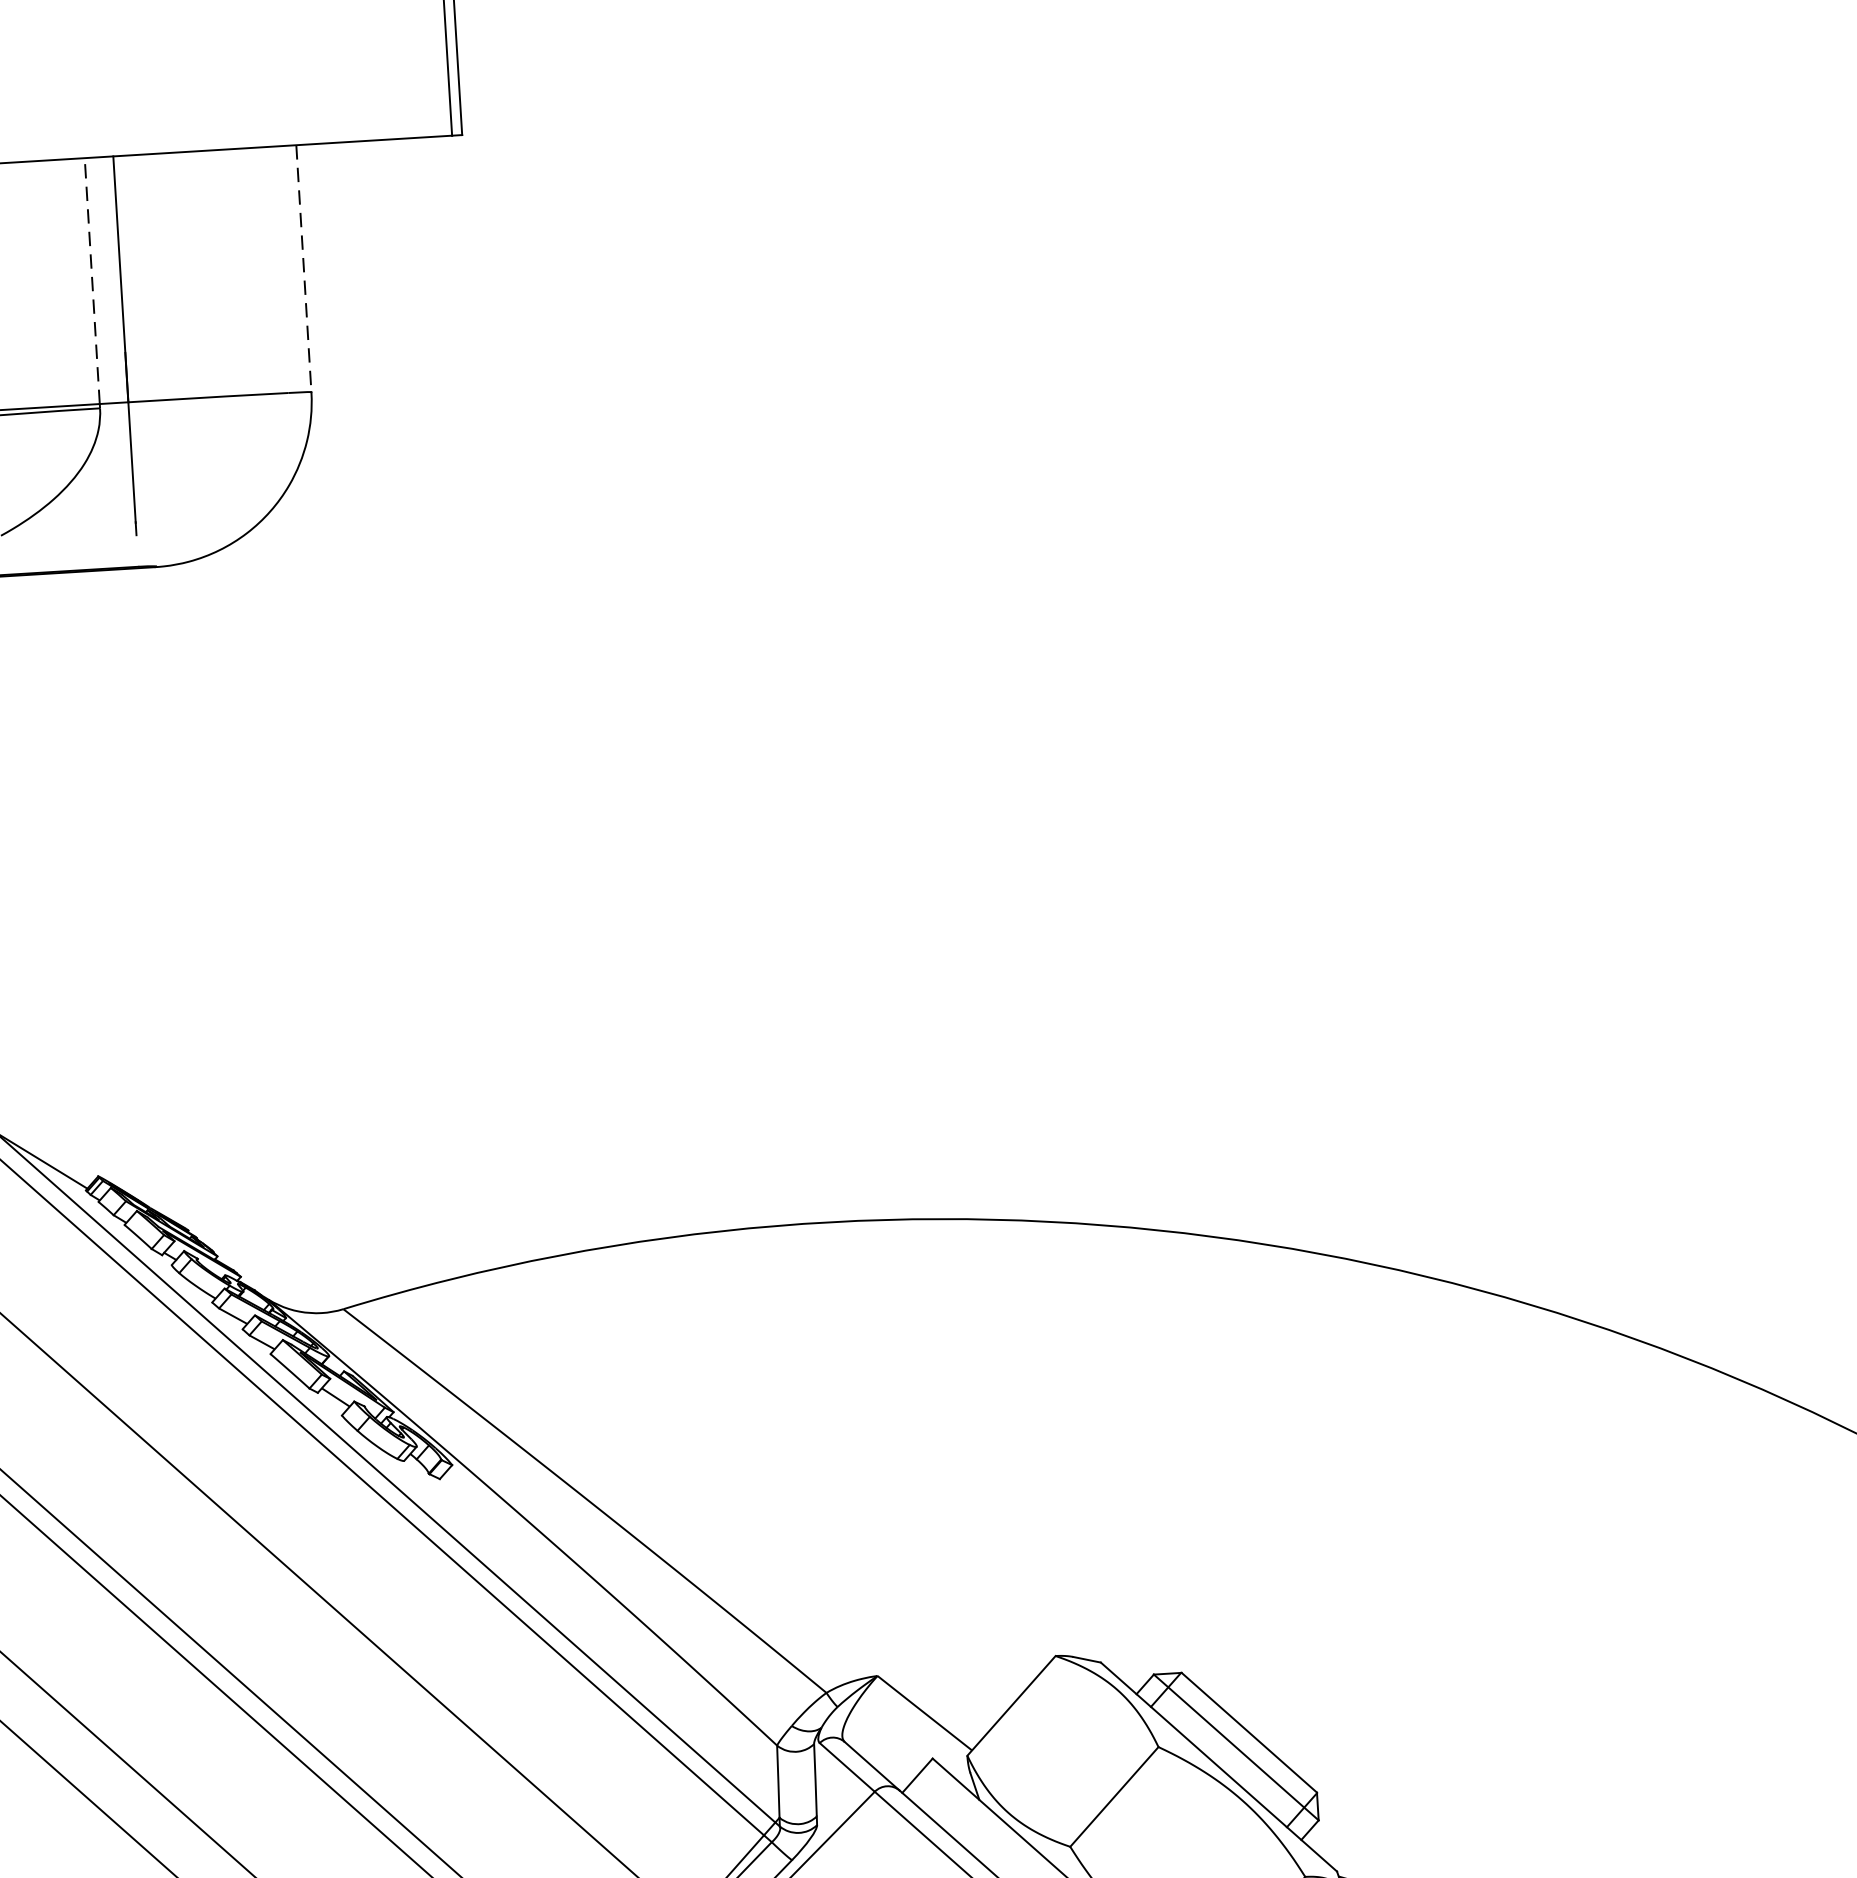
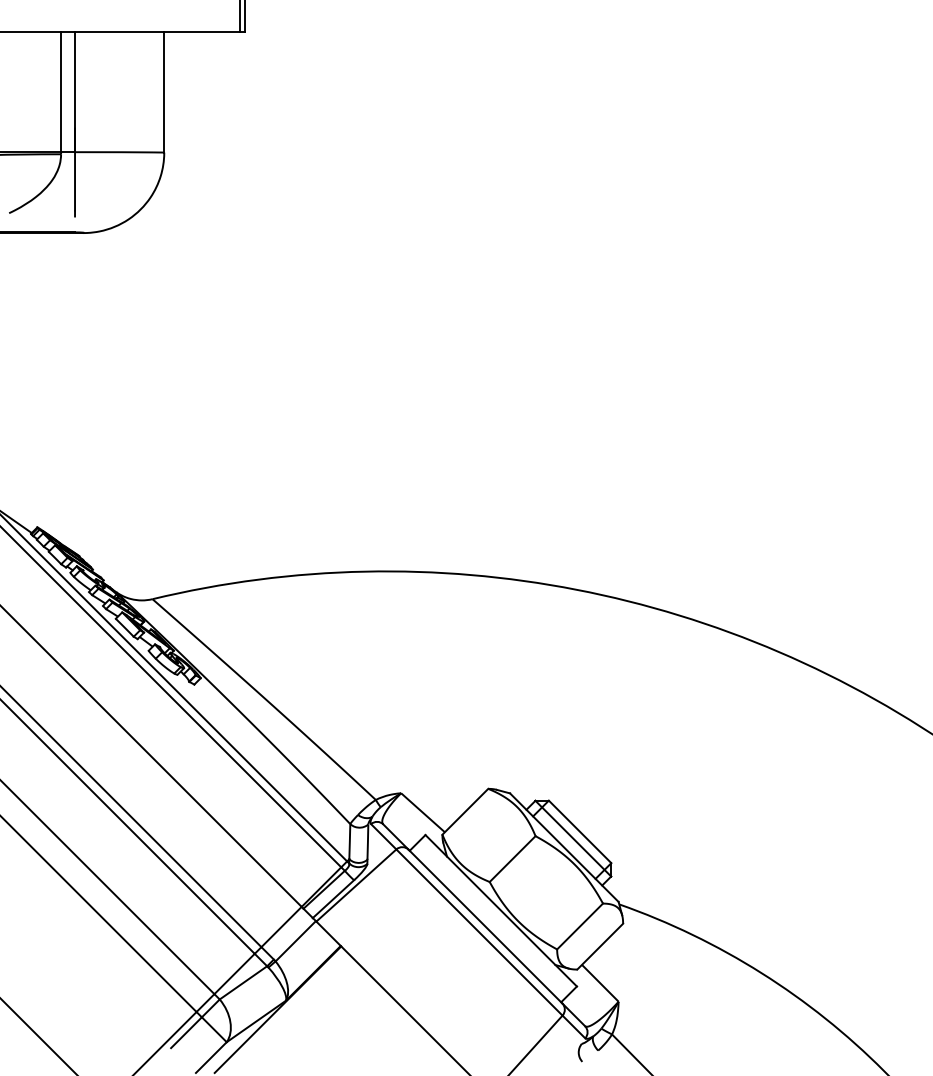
line: (304, 268) -> (164, 92), dashed -> solid
line: (93, 281) -> (61, 92), dashed -> solid

